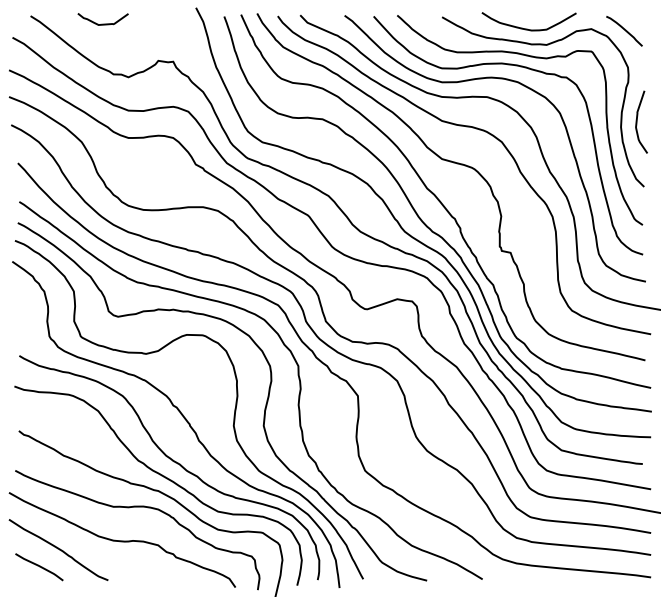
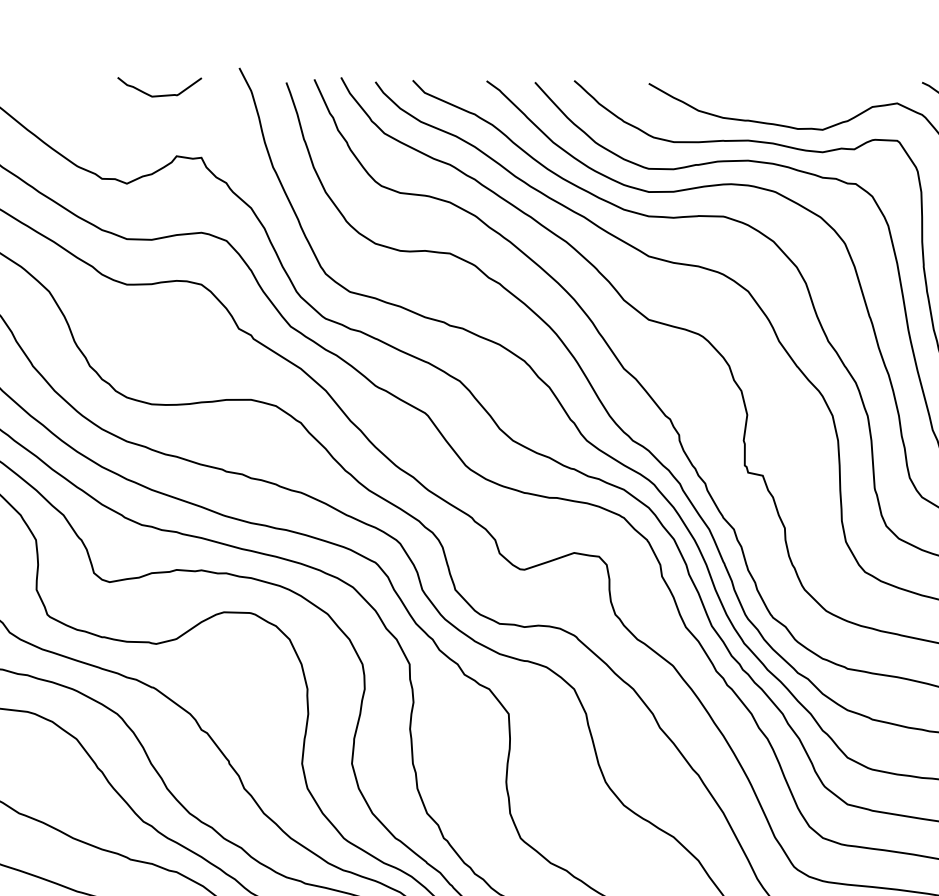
curve: (102, 23) -> (158, 94), moved
curve: (527, 28) -> (790, 102), removed

